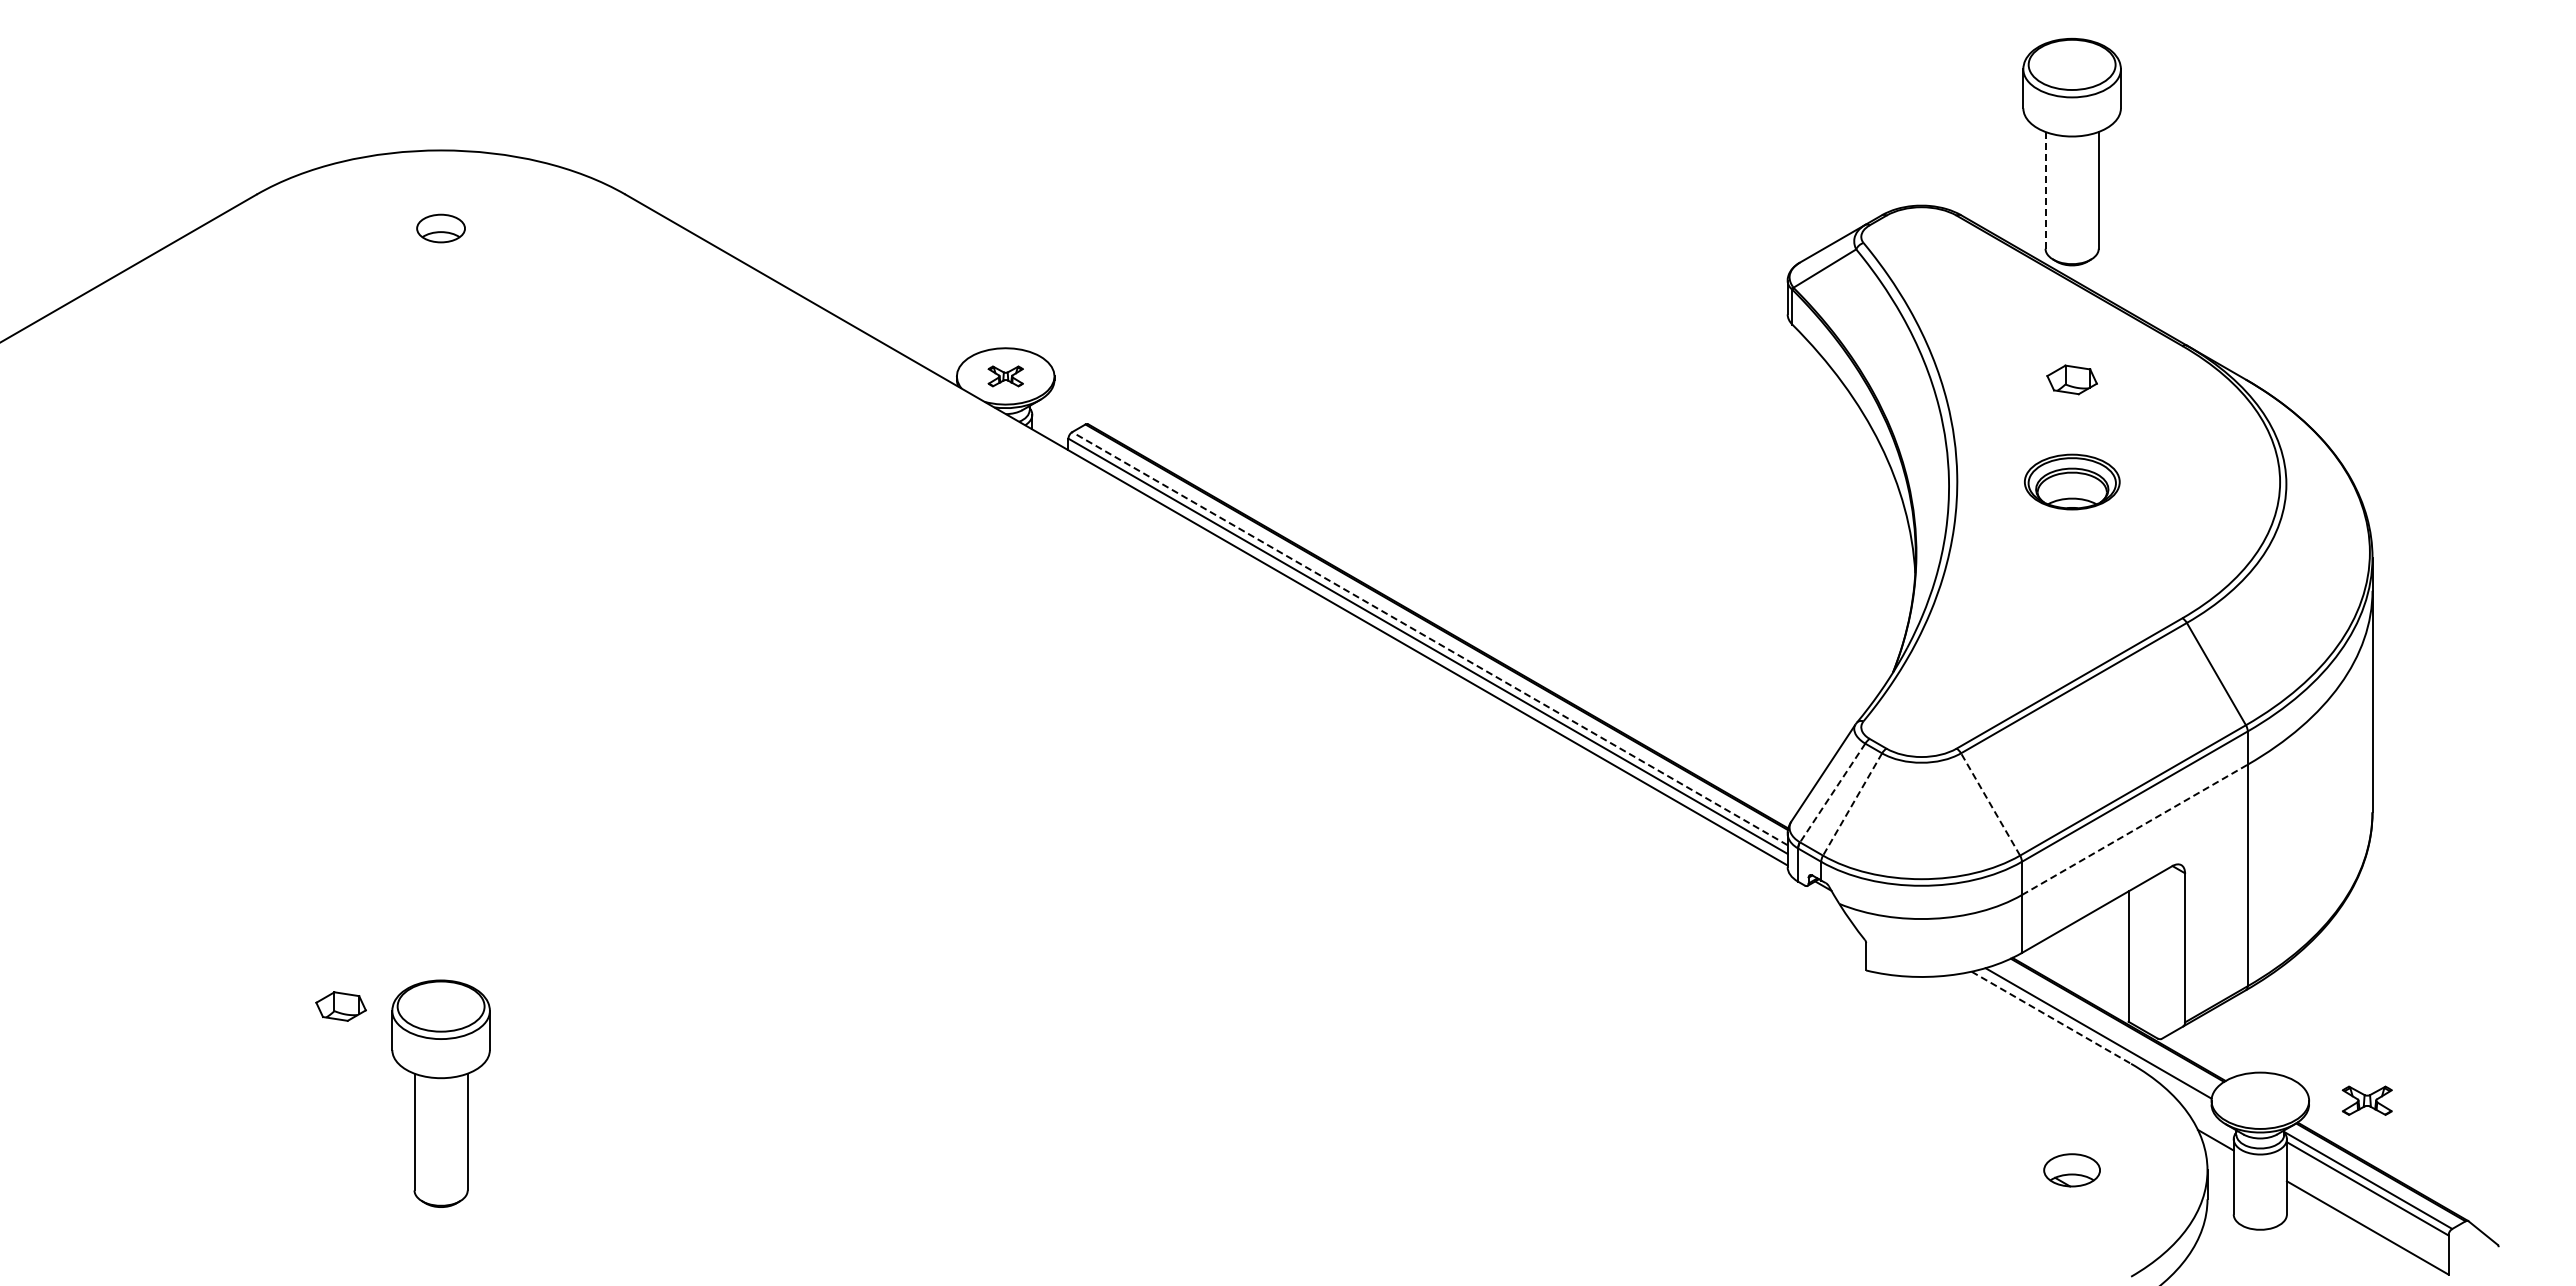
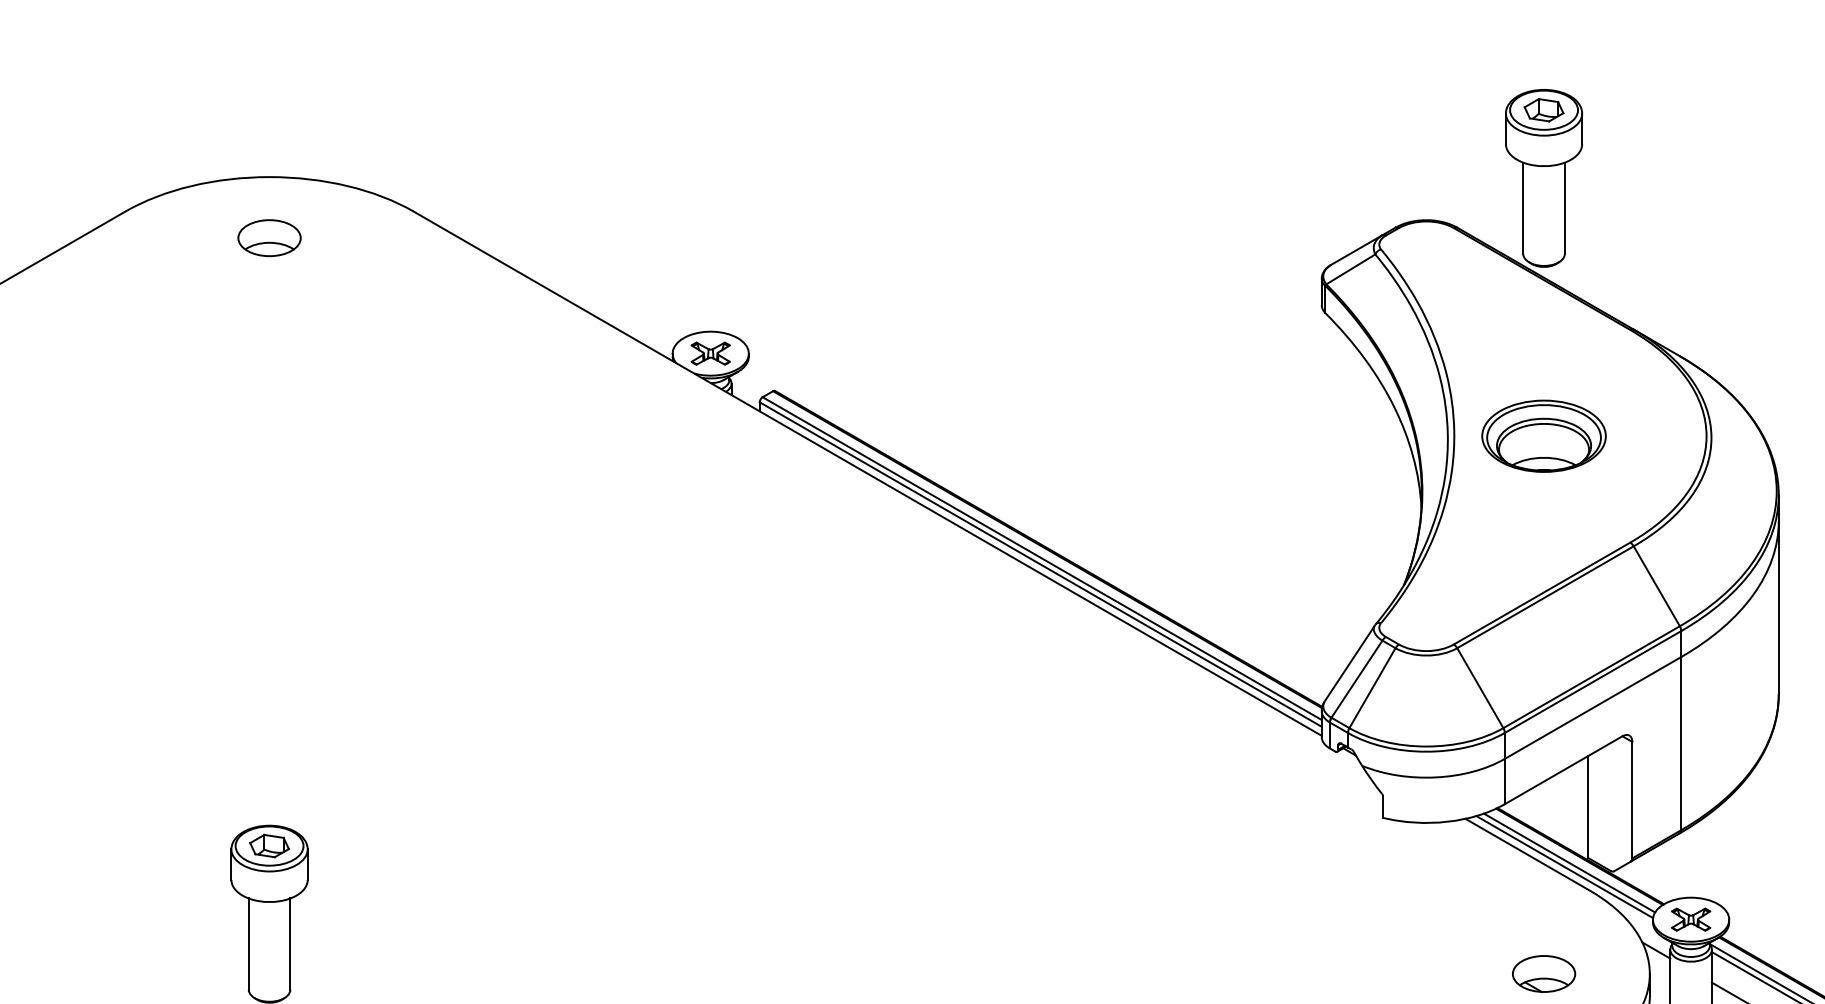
line: (2045, 190) -> (1523, 208), dashed -> solid
part: (440, 228) -> (269, 238), size x1.67
part: (1005, 376) -> (710, 353), size x1.43
part: (2071, 379) -> (1543, 109), moved
part: (2072, 481) -> (1544, 435), size x1.67
line: (1429, 638) -> (1041, 558), dashed -> solid
line: (1832, 793) -> (1356, 679), dashed -> solid
line: (1852, 804) -> (1372, 688), dashed -> solid
line: (1990, 804) -> (1480, 688), dashed -> solid
line: (2135, 829) -> (1593, 707), dashed -> solid
part: (340, 1006) -> (269, 846), moved
line: (2051, 1018) -> (1527, 855), dashed -> solid
line: (2104, 1028) -> (1569, 863), added
part: (2366, 1100) -> (1690, 919), moved
part: (2071, 1170) -> (1543, 974), size x1.43

